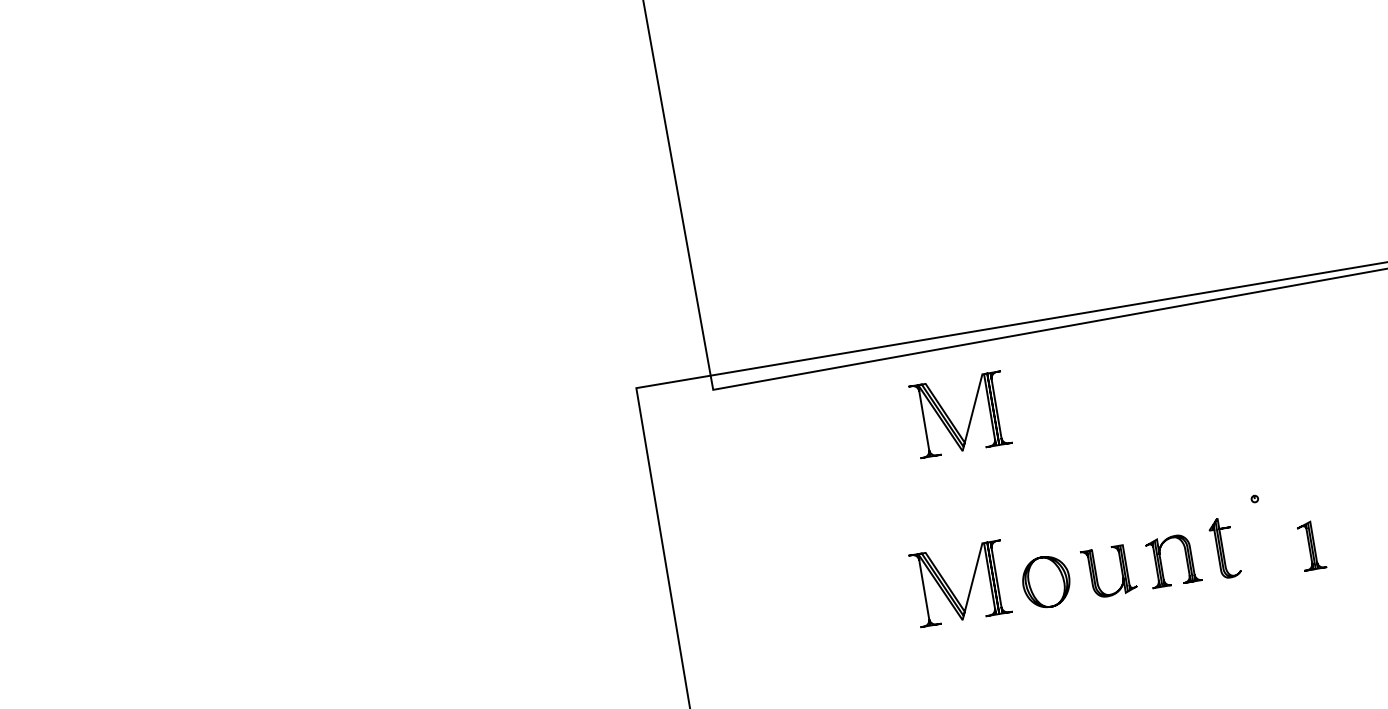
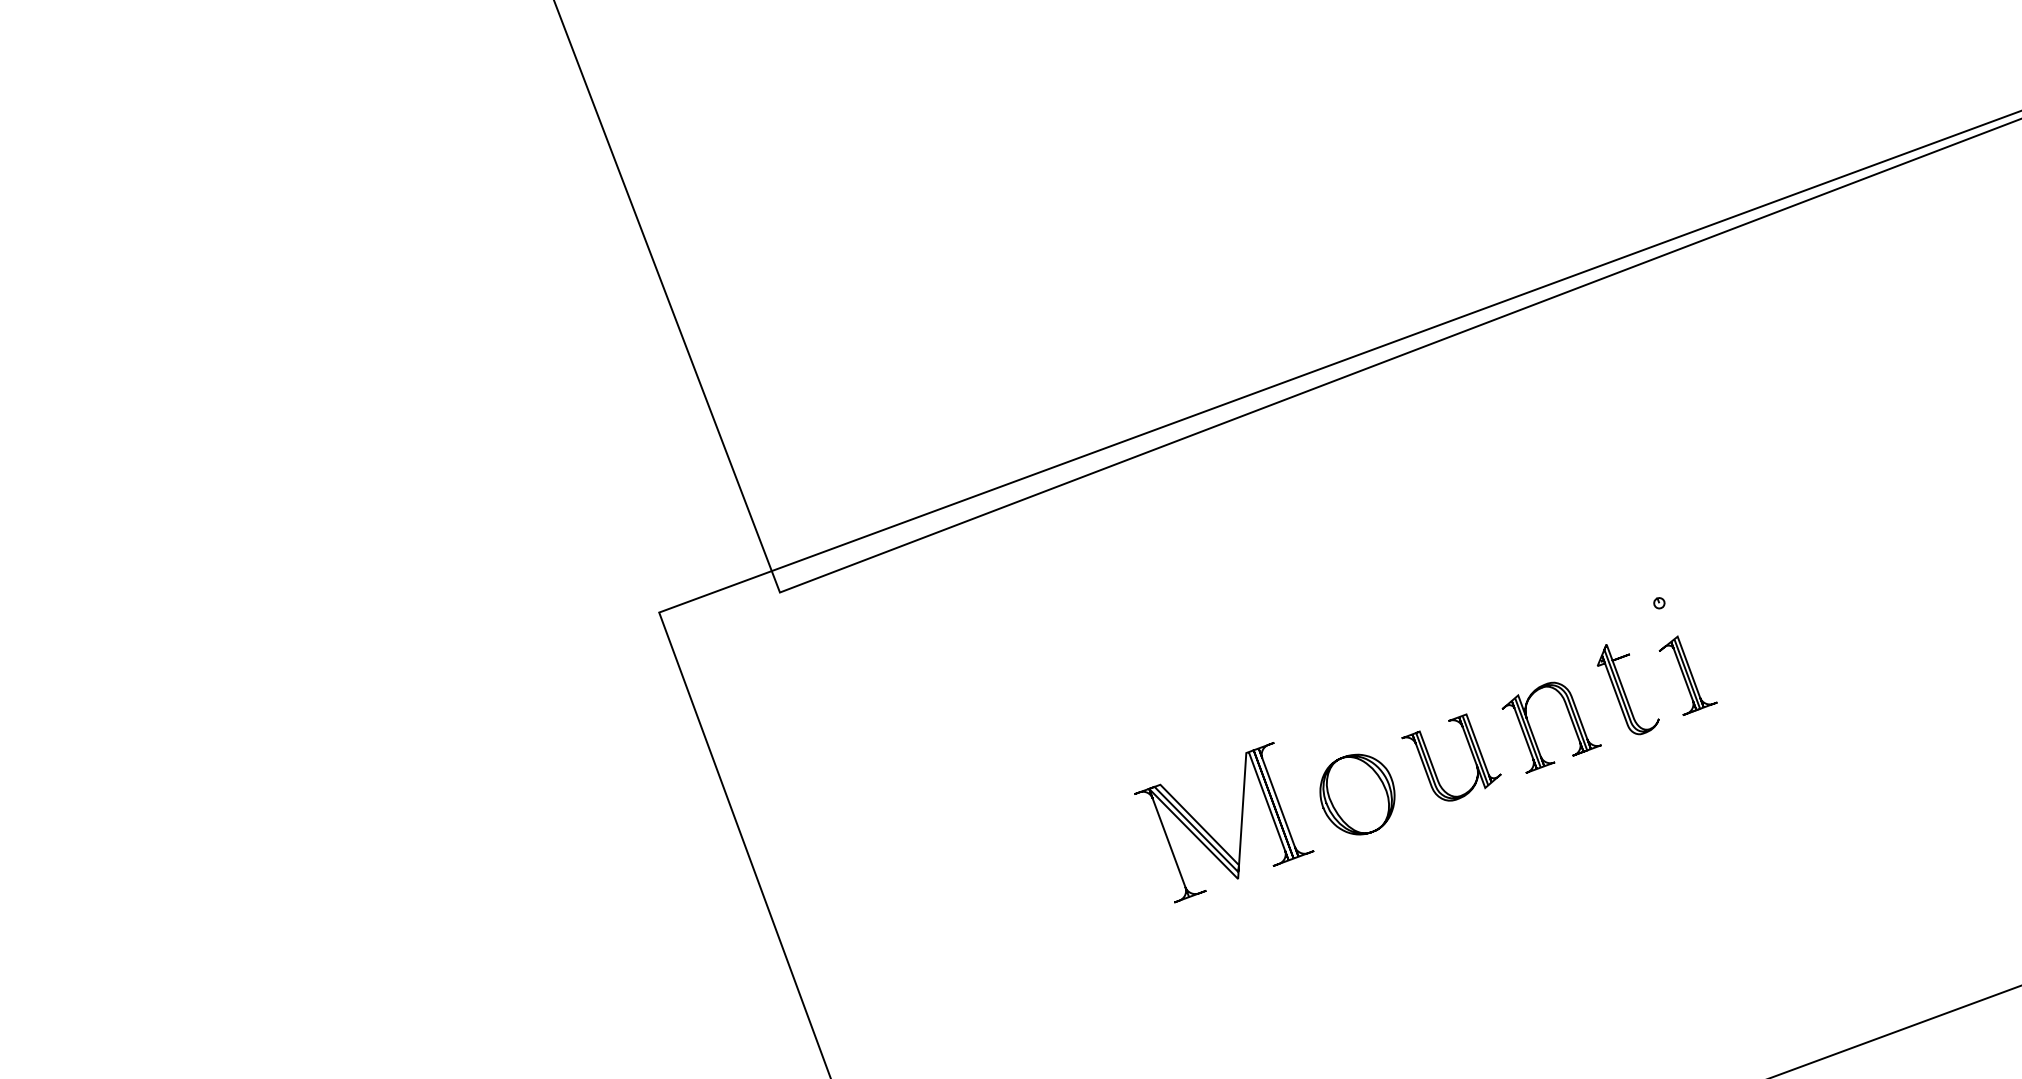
curve: (970, 415) -> (1189, 556), removed
part: (1312, 545) -> (1688, 673), moved

